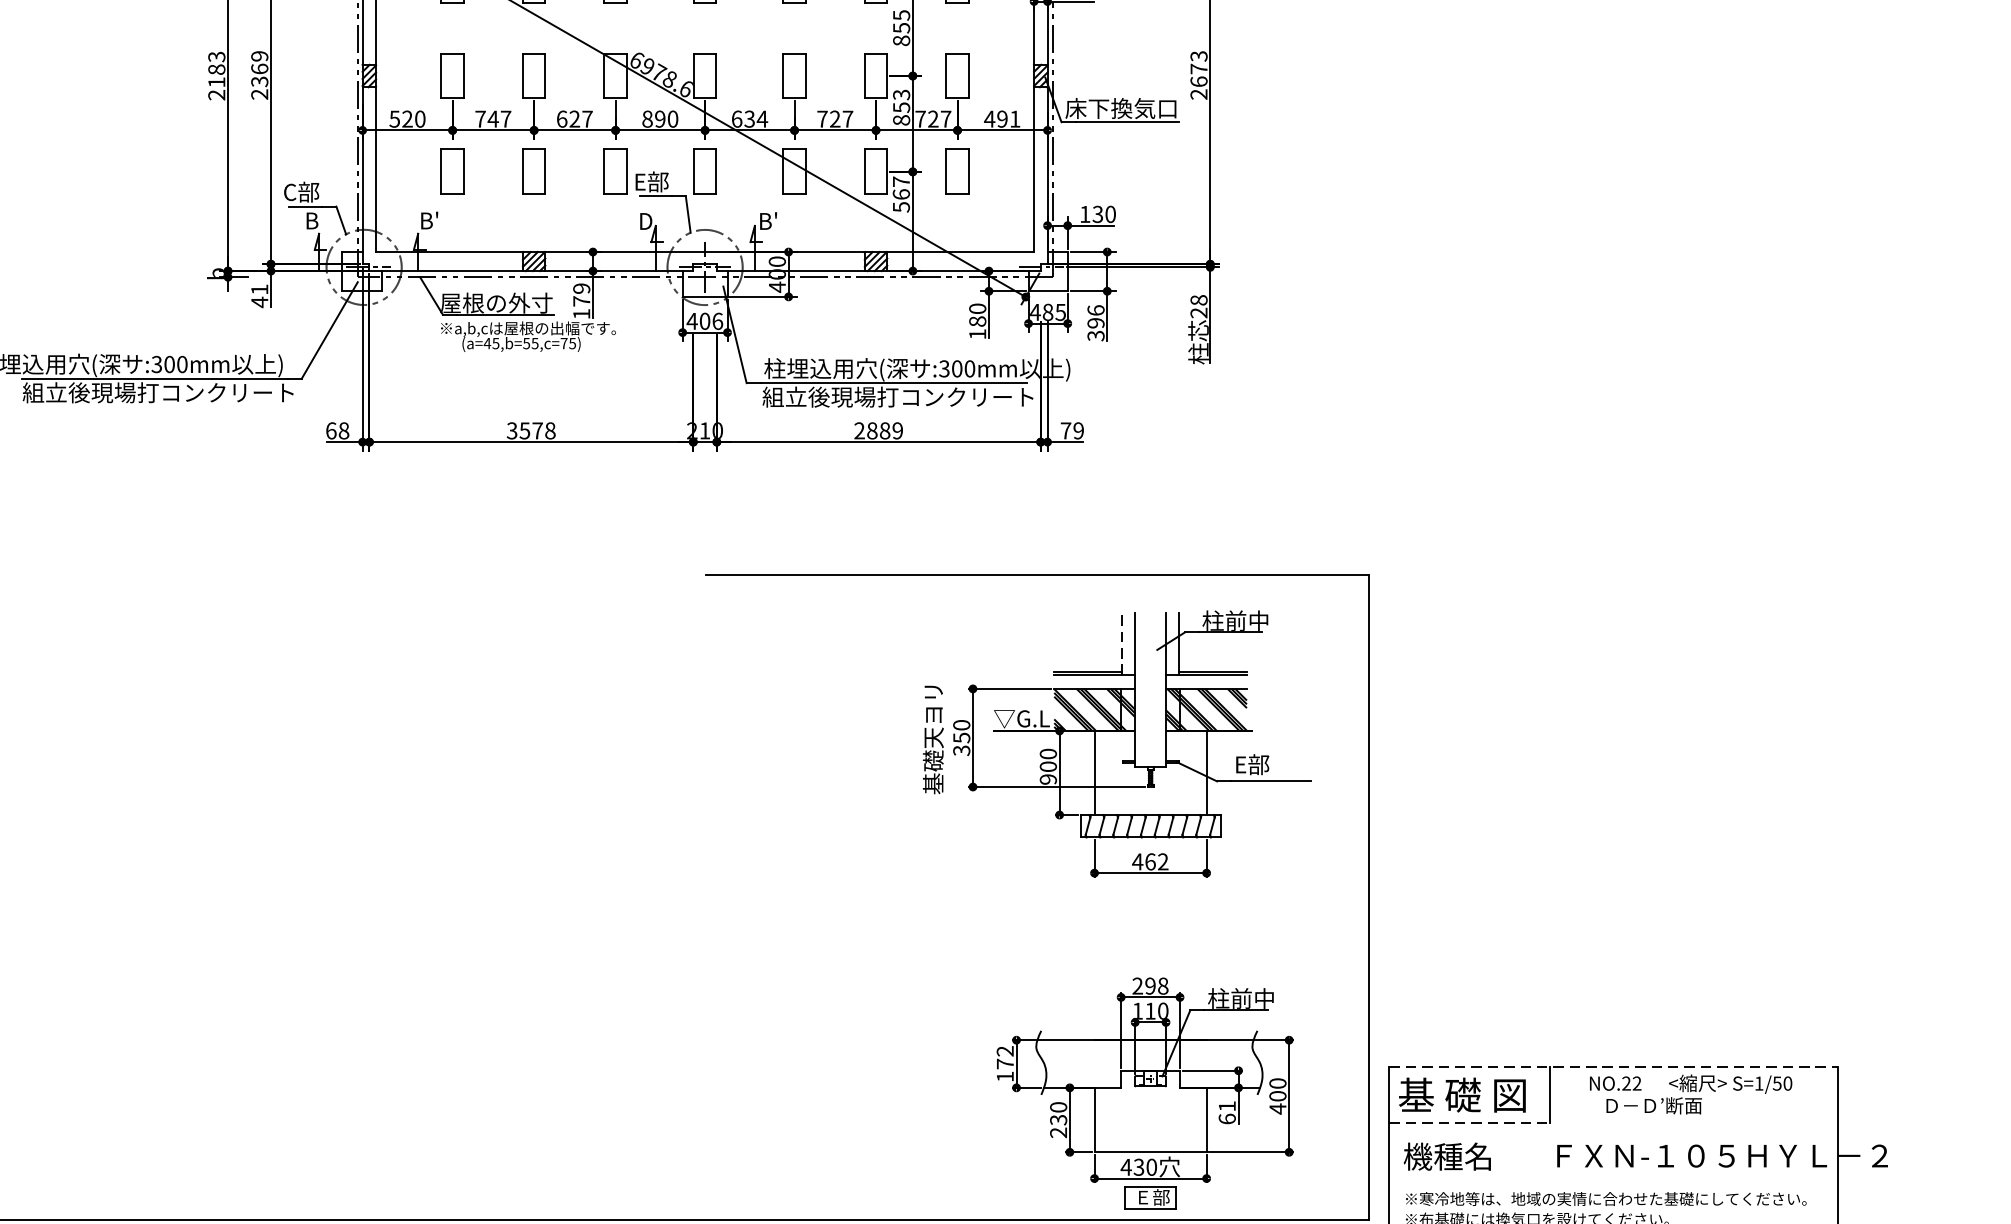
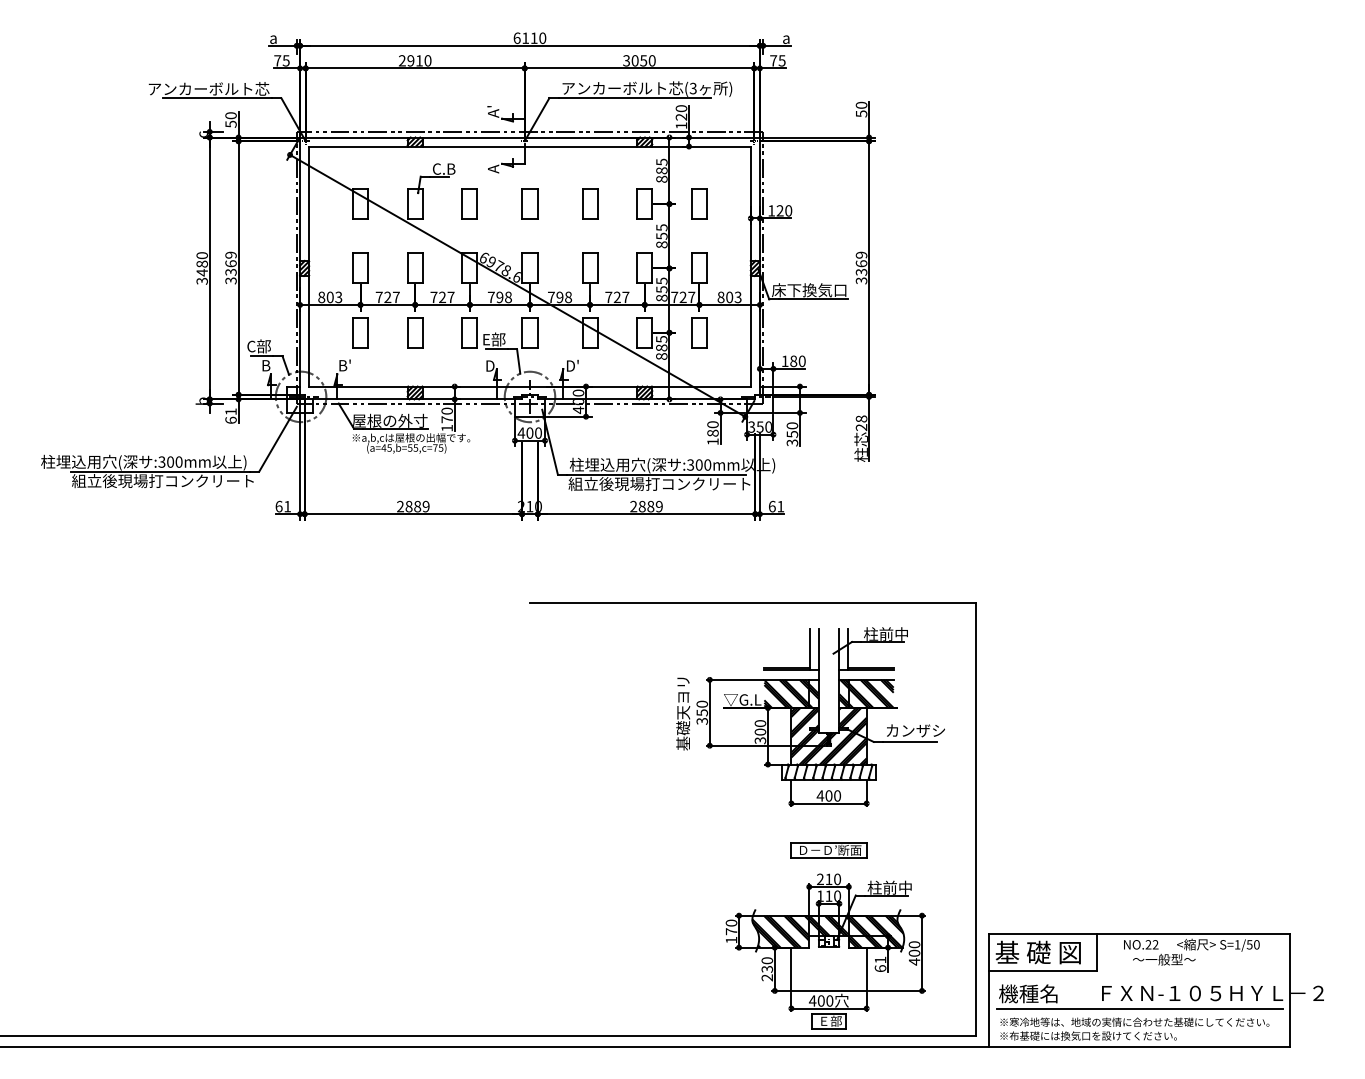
text: (1198, 74) -> (861, 267), 2673 -> 3369
text: (215, 76) -> (201, 268), 2183 -> 3480
text: (260, 93) -> (231, 280), 2369 -> 3369
text: (900, 93) -> (661, 280), 853 -> 855
text: (492, 117) -> (387, 296), 747 -> 727
text: (407, 119) -> (330, 297), 520 -> 803
text: (561, 119) -> (433, 297), 627 -> 727
text: (659, 119) -> (499, 297), 890 -> 798
text: (750, 119) -> (560, 297), 634 -> 798
text: (1002, 119) -> (729, 297), 491 -> 803
text: (900, 193) -> (661, 347), 567 -> 885
text: (1097, 213) -> (793, 360), 130 -> 180
text: (769, 220) -> (573, 365), B' -> D'
text: (580, 287) -> (446, 410), 179 -> 170
text: (258, 302) -> (230, 420), 41 -> 61
text: (1046, 311) -> (759, 426), 485 -> 350
text: (1094, 315) -> (791, 429), 396 -> 350
text: (717, 320) -> (538, 432), 406 -> 400
text: (343, 430) -> (287, 506), 68 -> 61
text: (531, 430) -> (413, 506), 3578 -> 2889
text: (1072, 430) -> (776, 506), 79 -> 61
line: (1121, 643) -> (809, 649), dashed -> solid
text: (1279, 764) -> (915, 730), E部 -> カンザシ
hatch: (1149, 773) -> (828, 736), added
text: (1048, 779) -> (760, 740), 900 -> 300
text: (1157, 861) -> (833, 795), 462 -> 400
part: (1149, 943) -> (828, 850), added
text: (1157, 986) -> (833, 879), 298 -> 210
text: (1005, 1050) -> (731, 922), 172 -> 170
hatch: (1148, 1063) -> (827, 931), added
line: (1613, 1066) -> (1139, 933), dashed -> solid
text: (1653, 1105) -> (1166, 959), Ｄ－Ｄ’断面 -> ～一般型～
line: (1470, 1123) -> (1043, 971), dashed -> solid
text: (1137, 1166) -> (820, 1000), 430 -> 400
line: (1613, 1178) -> (1139, 1008), added

